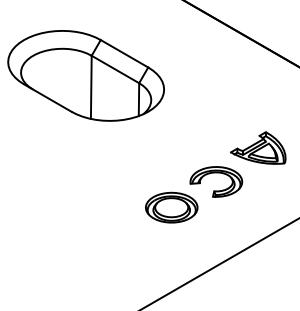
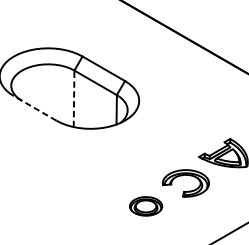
line: (91, 87) -> (74, 98), solid -> dashed
line: (47, 97) -> (34, 107), solid -> dashed
part: (171, 207) -> (145, 206), size x0.7

